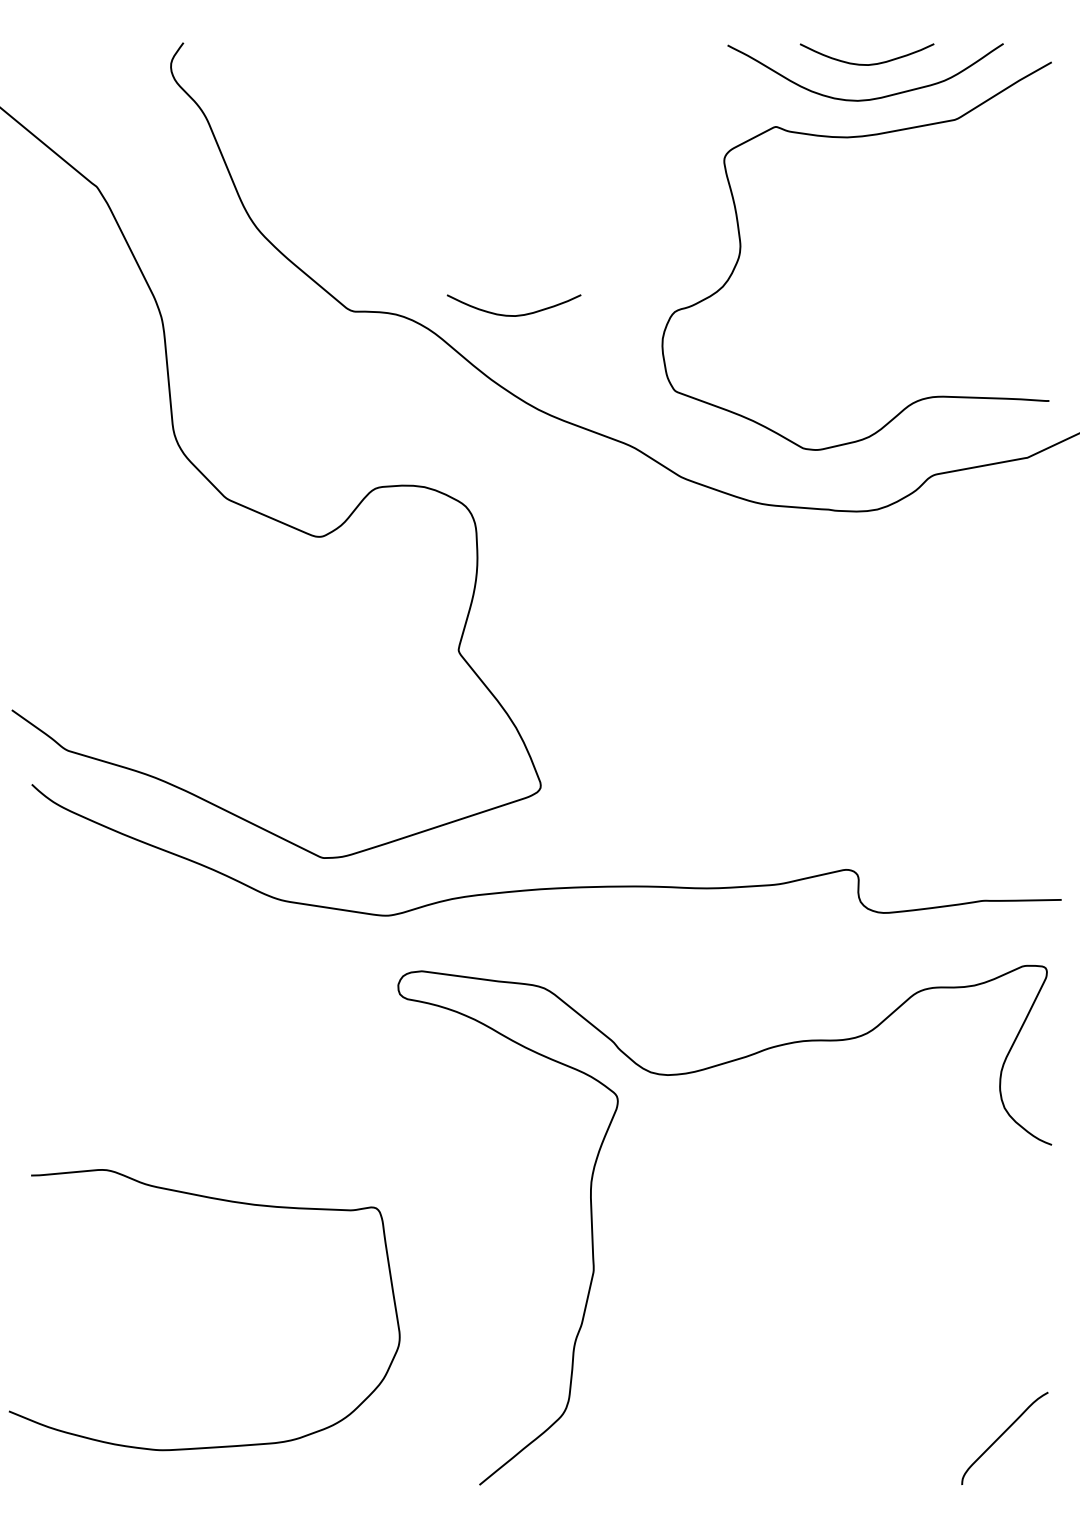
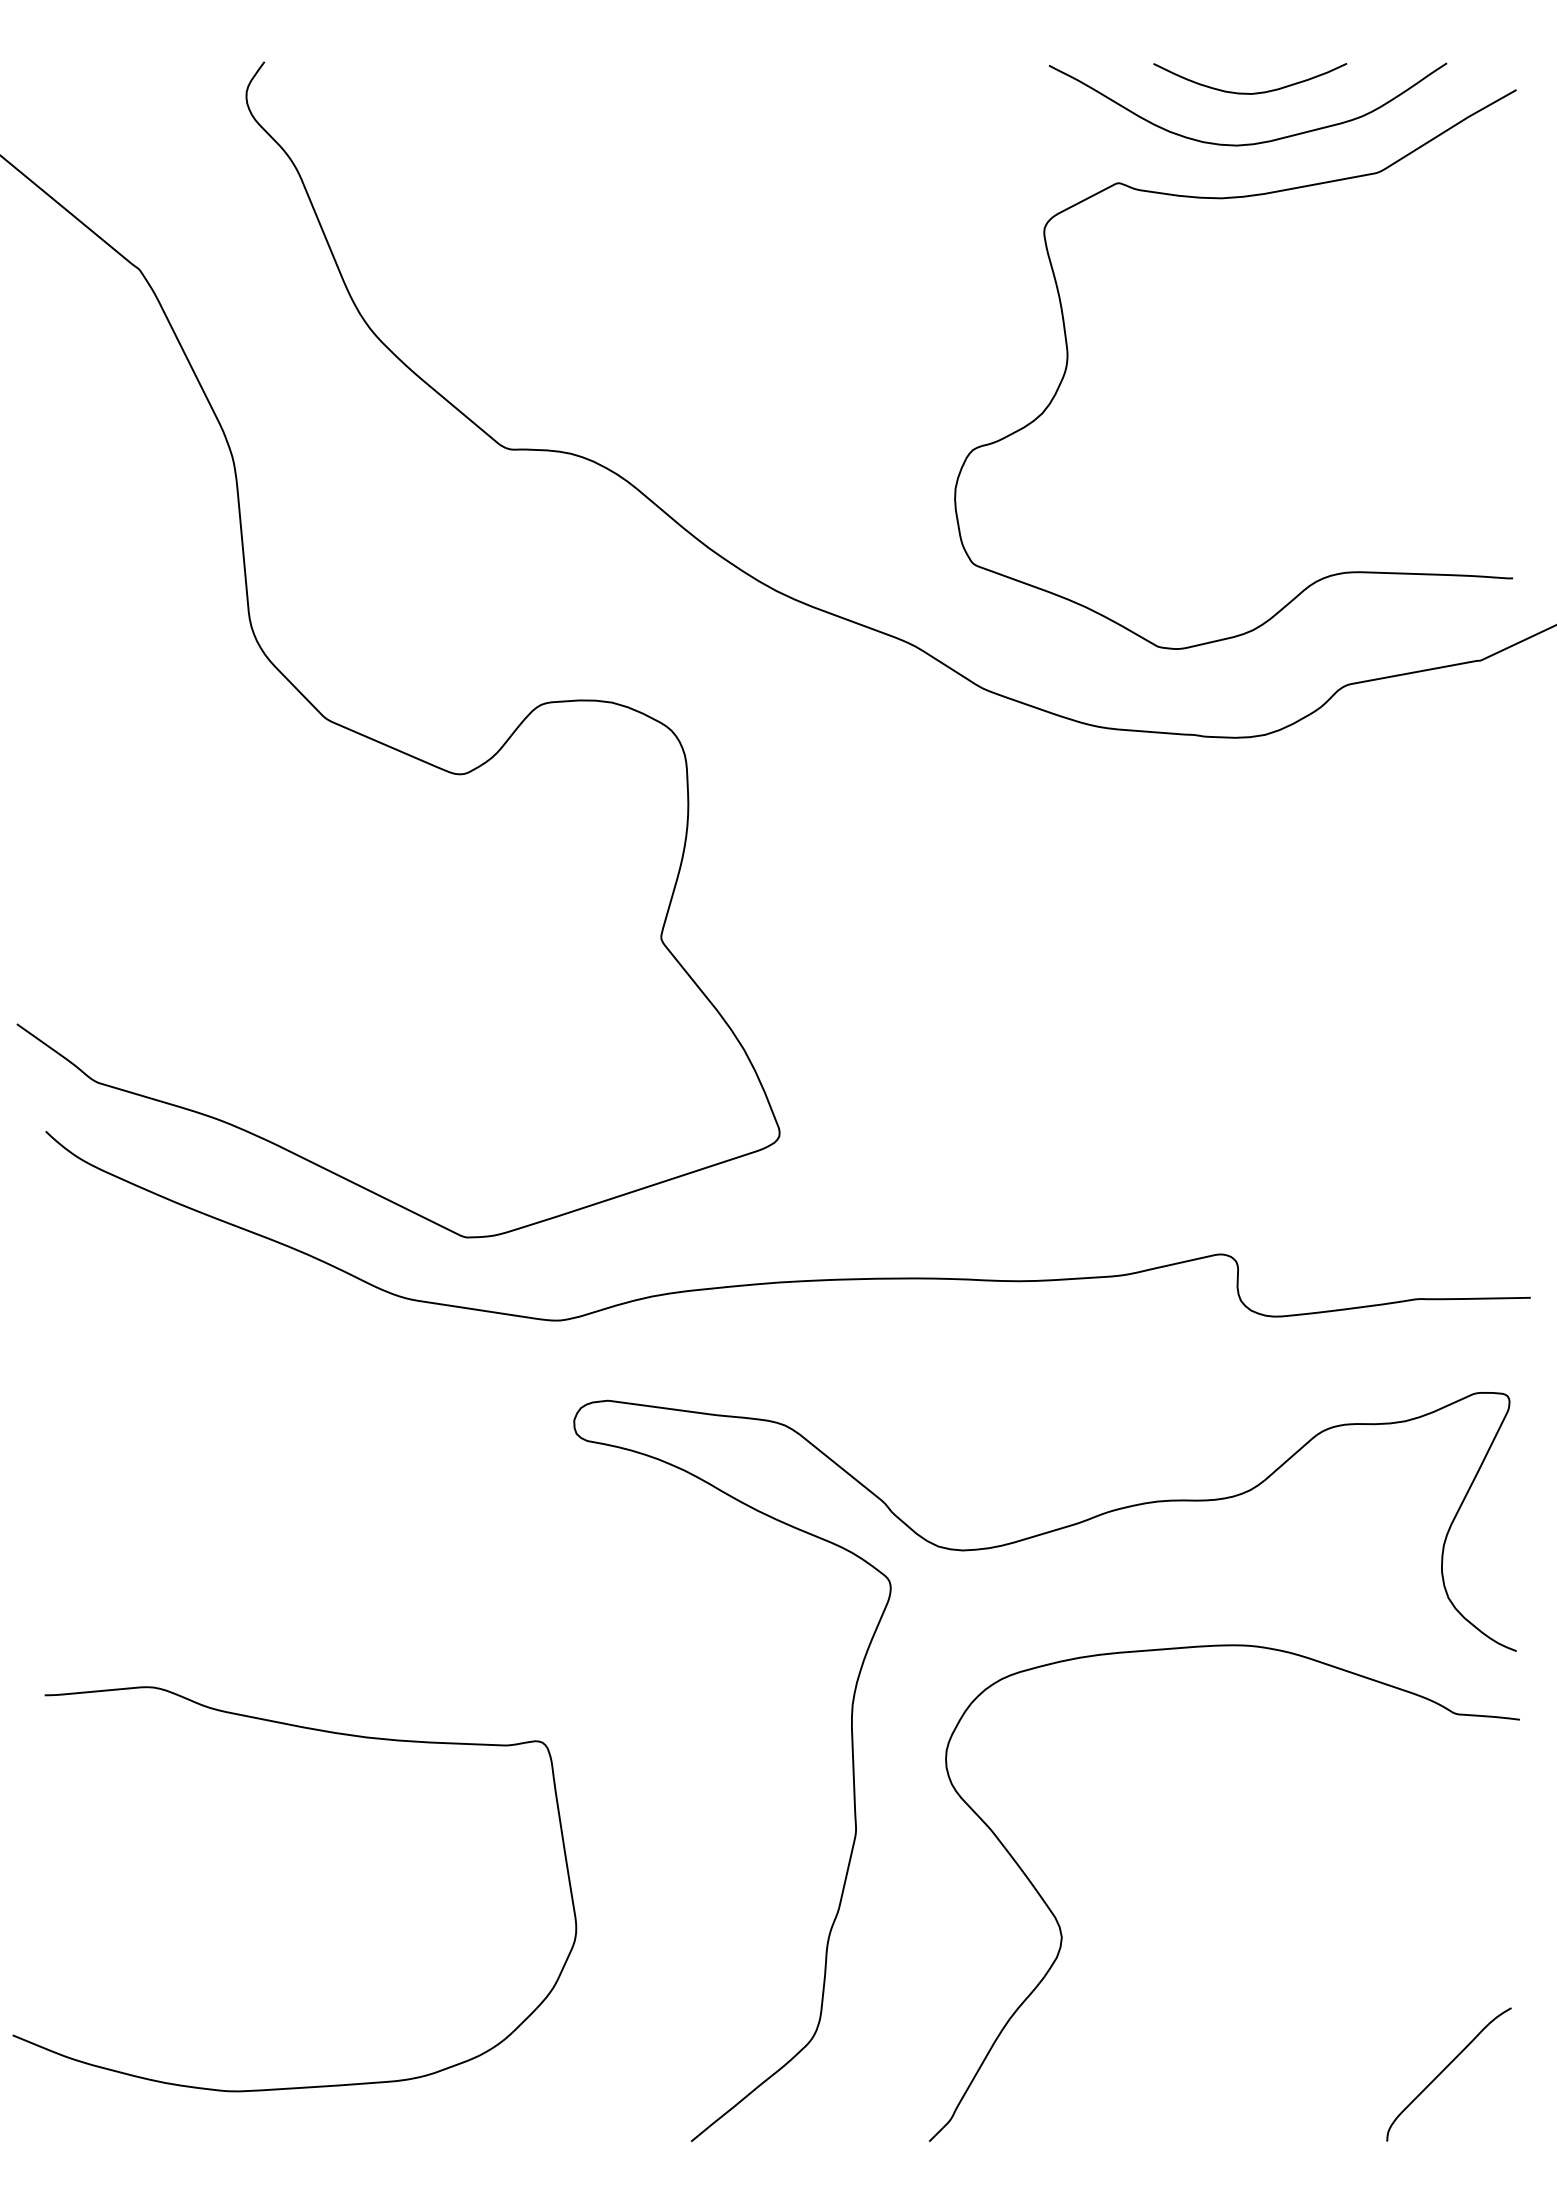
curve: (517, 314) -> (746, 453), removed
curve: (736, 1337) -> (1061, 1928), added

